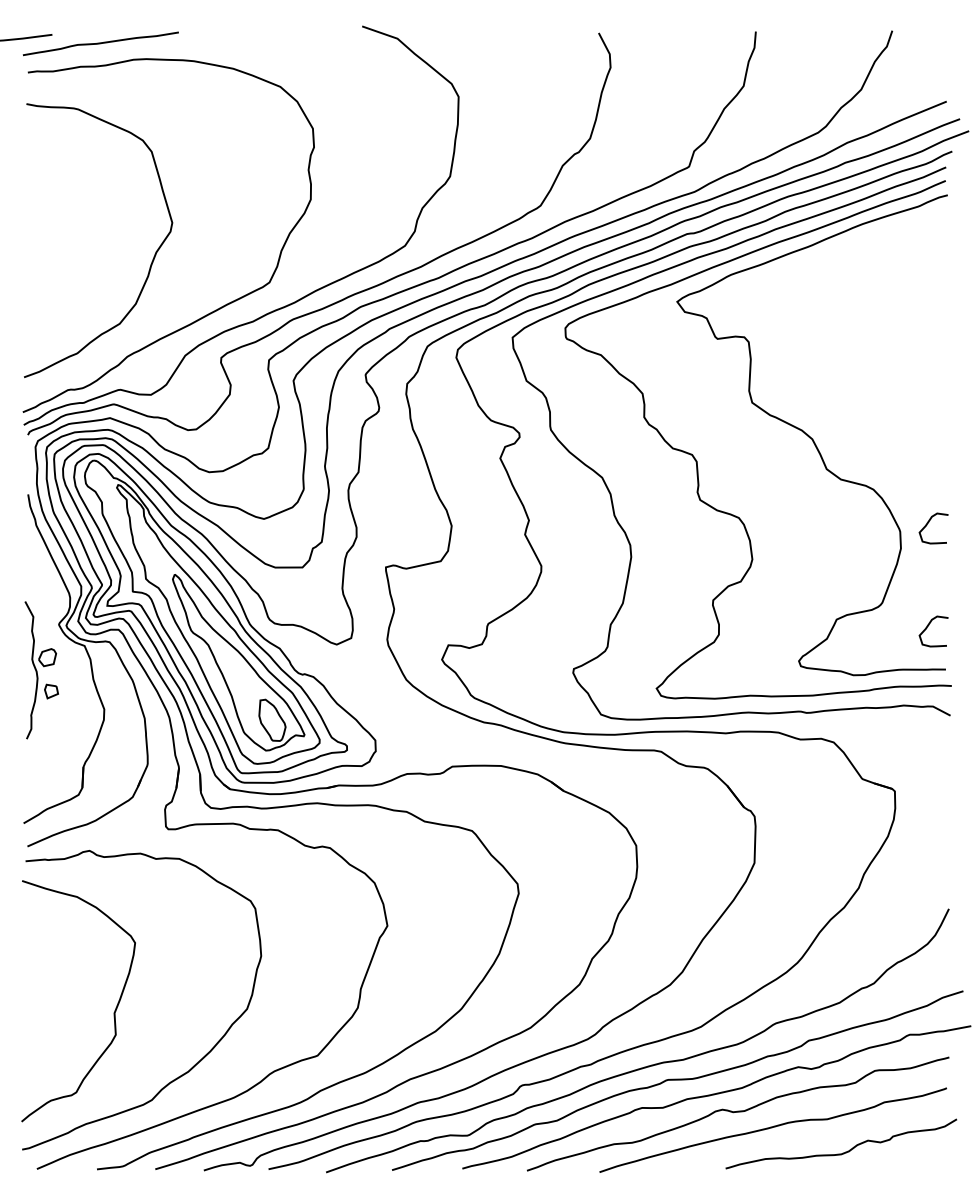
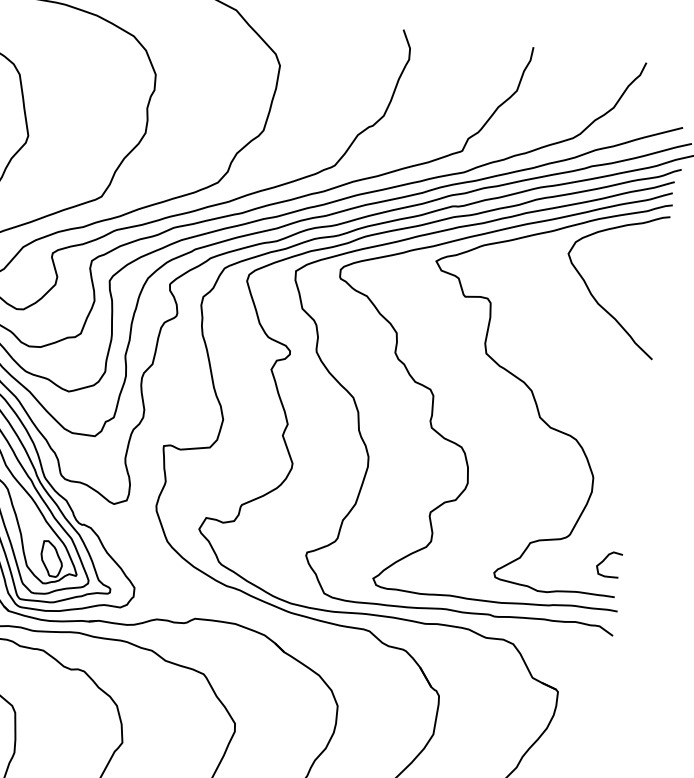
curve: (866, 312) -> (591, 292), added
curve: (927, 525) -> (616, 475), removed

